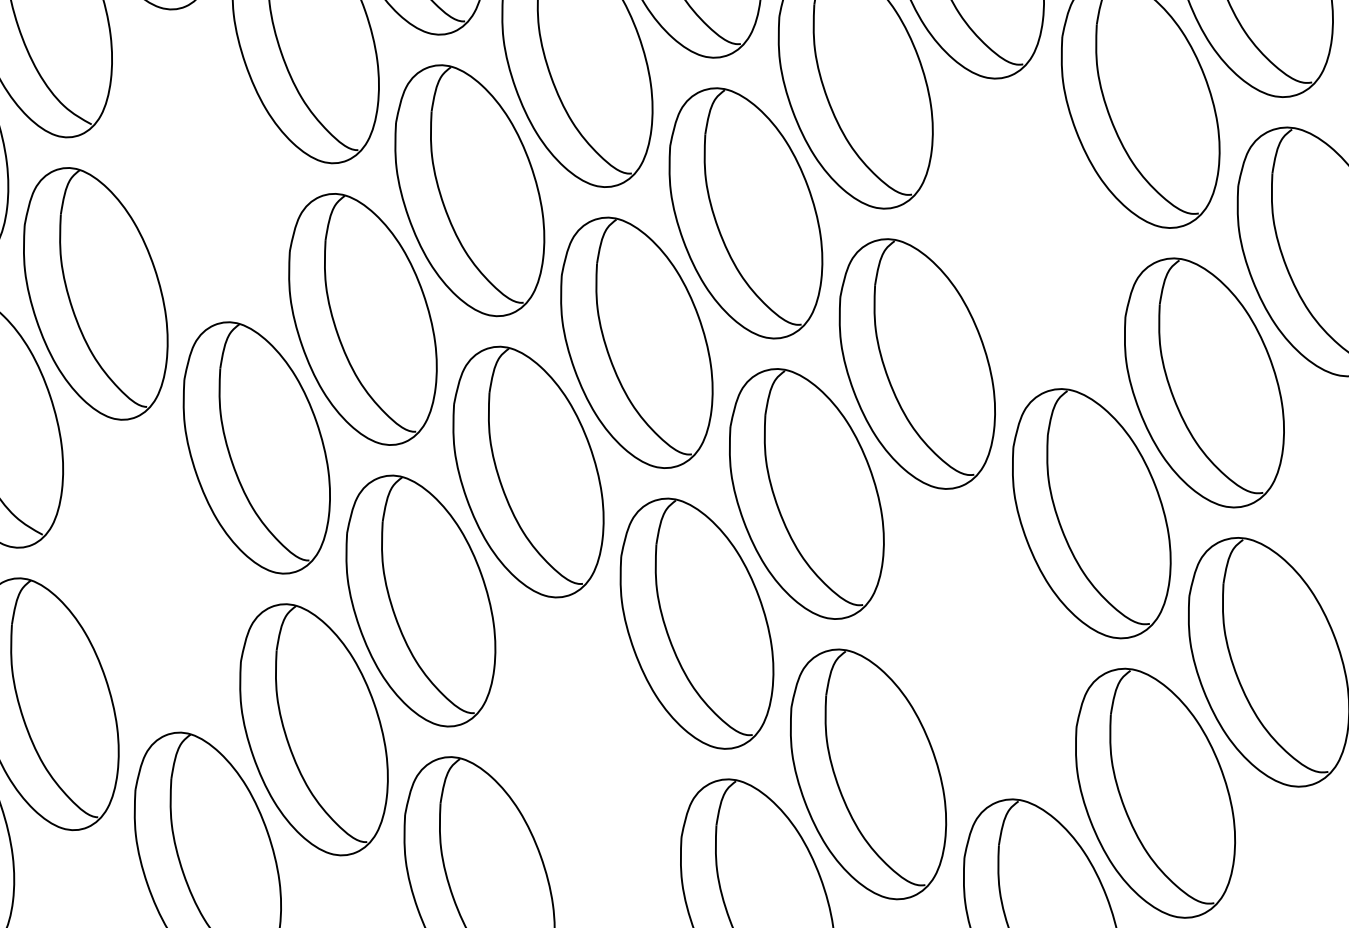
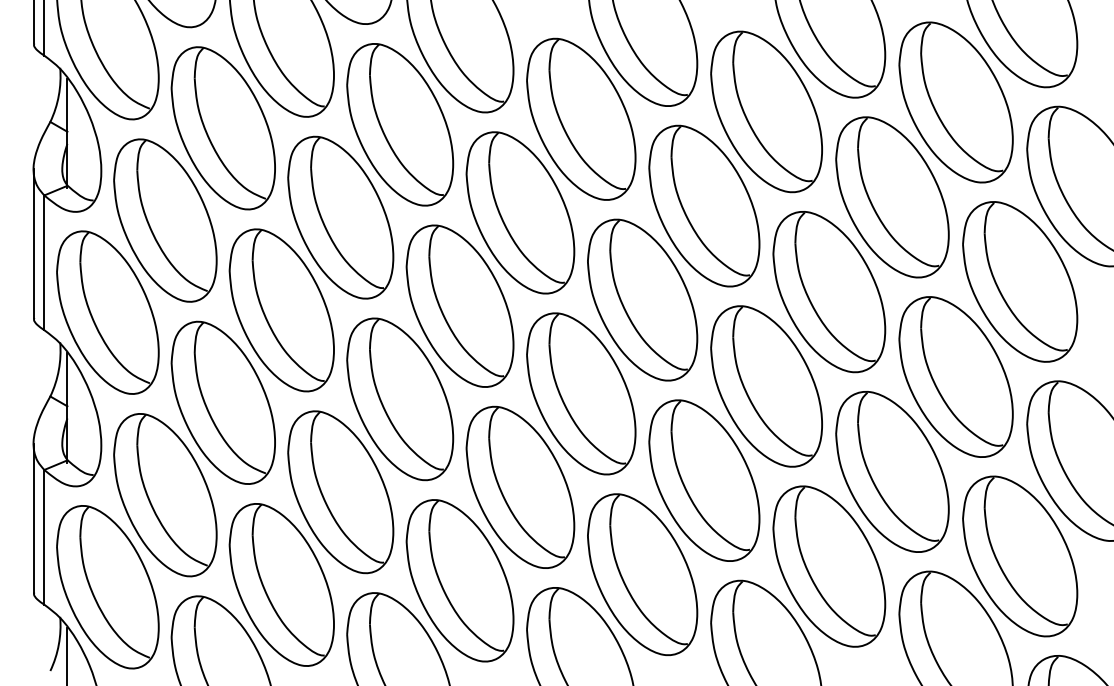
part: (199, 165) -> (340, 217), added
part: (1028, 234) -> (892, 197), added
part: (150, 576) -> (340, 492), added
part: (979, 643) -> (892, 471), added
part: (587, 752) -> (642, 574), added

